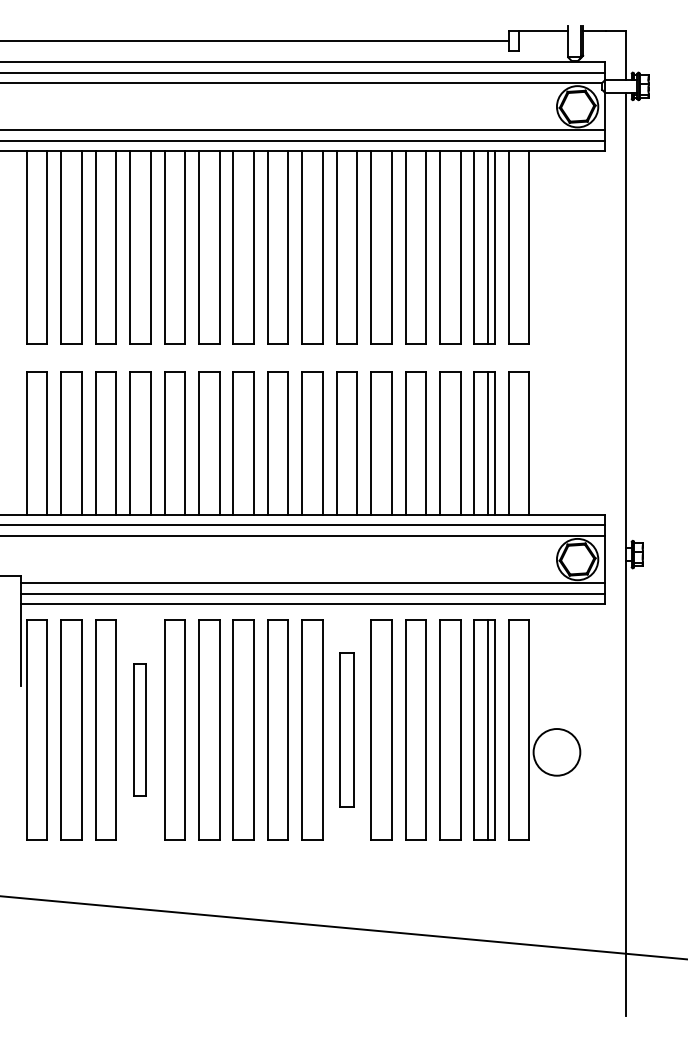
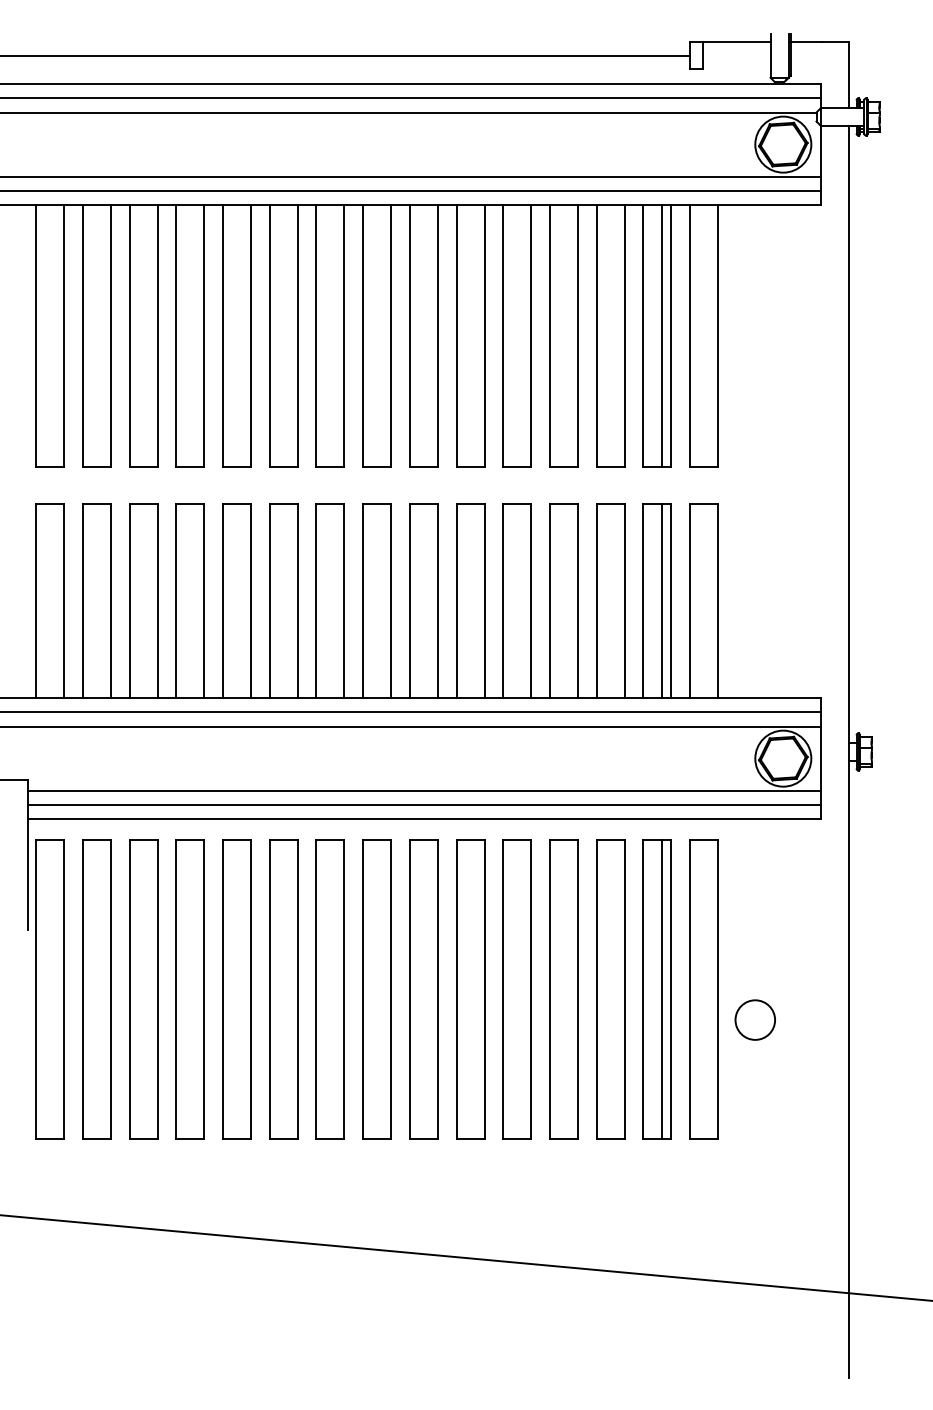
part: (139, 729) -> (189, 989), size x1.67
part: (346, 729) -> (470, 989), size x1.43
circle: (557, 751) -> (755, 1019), size x0.62

